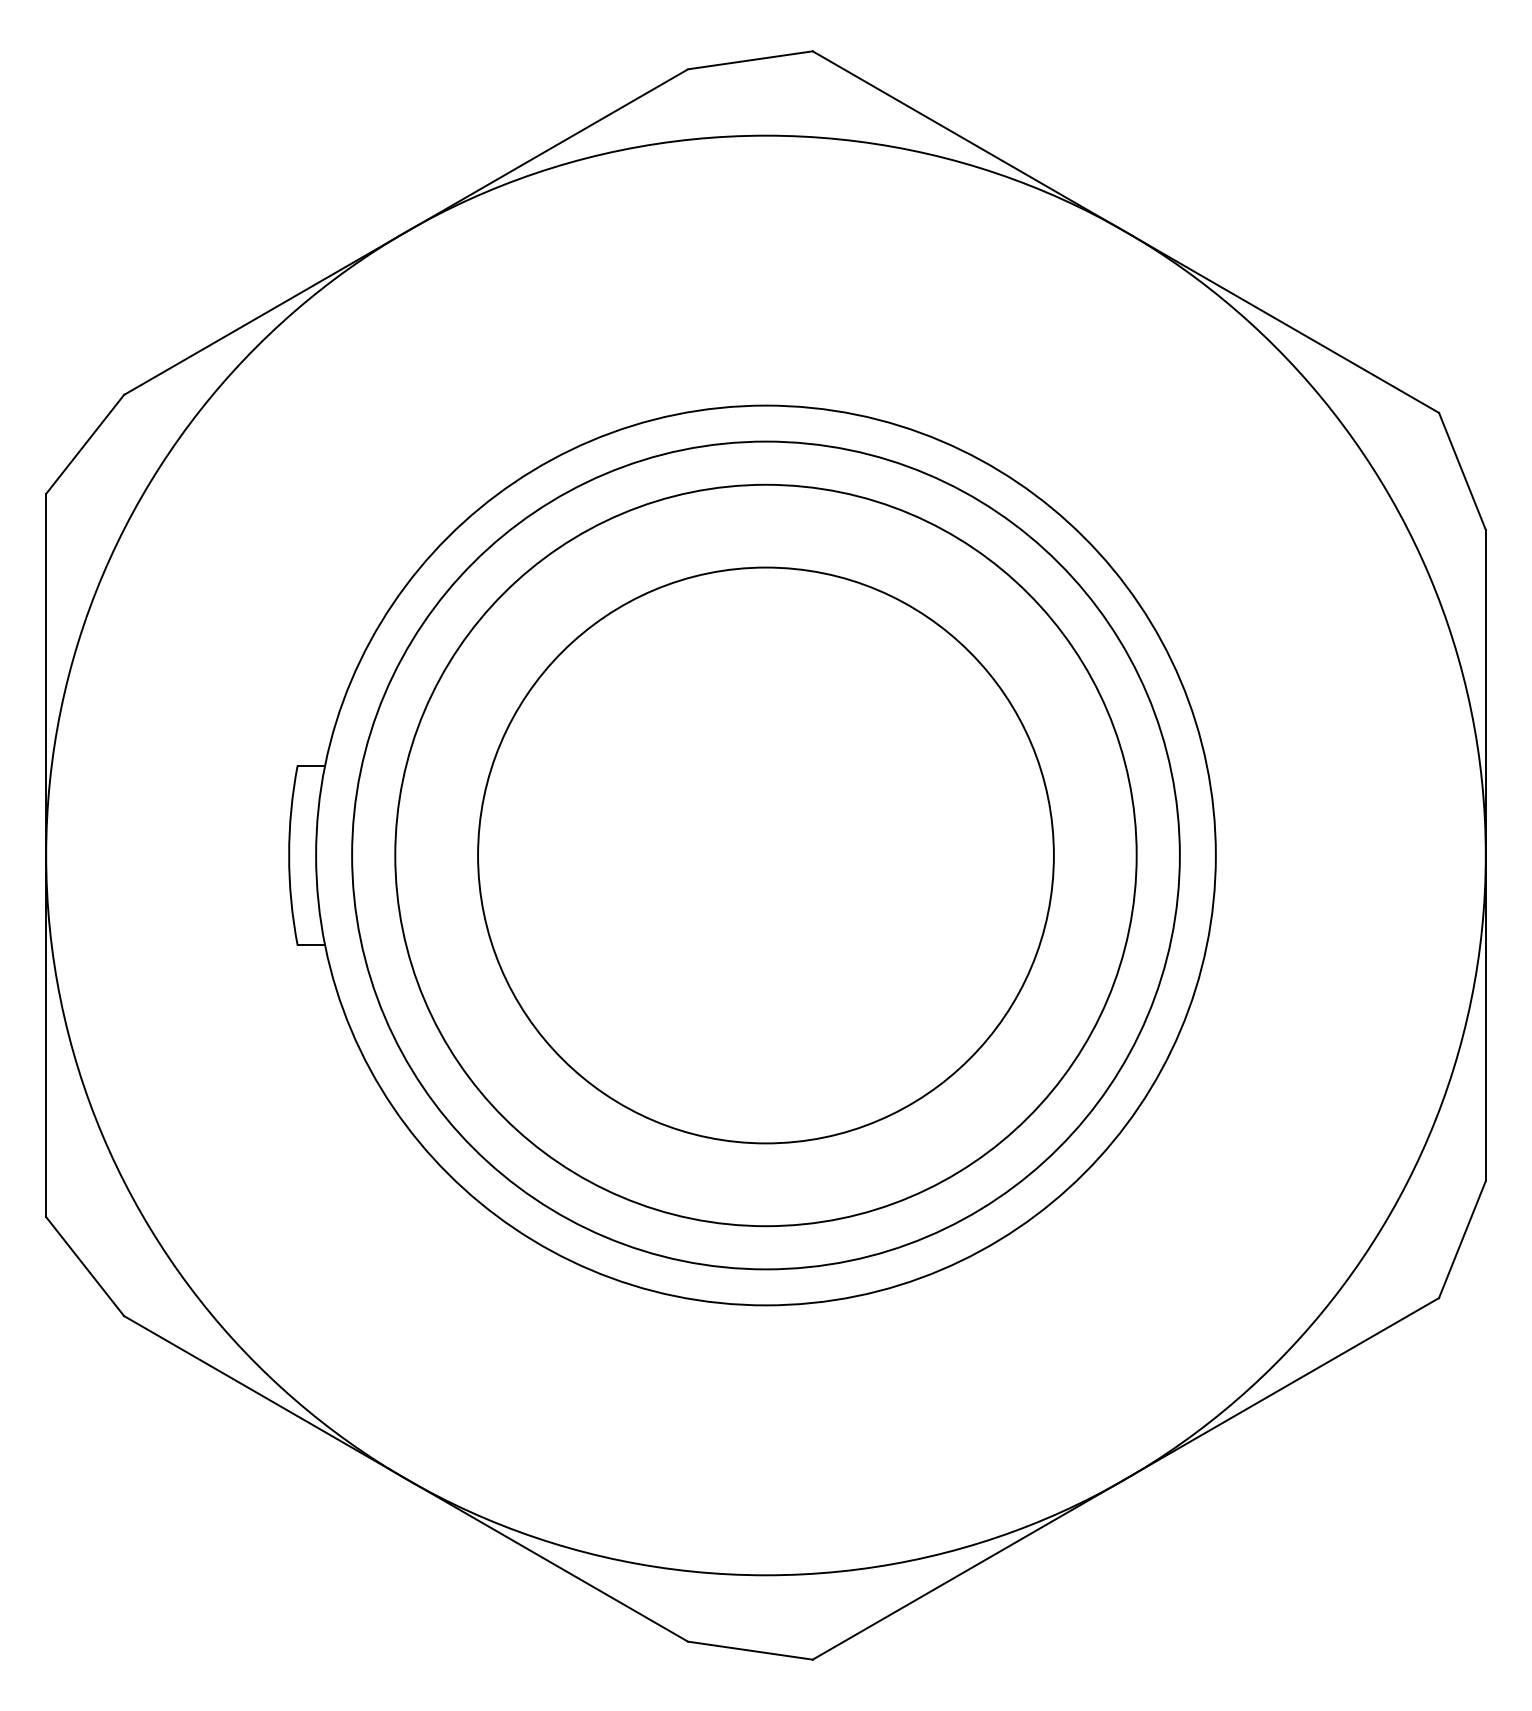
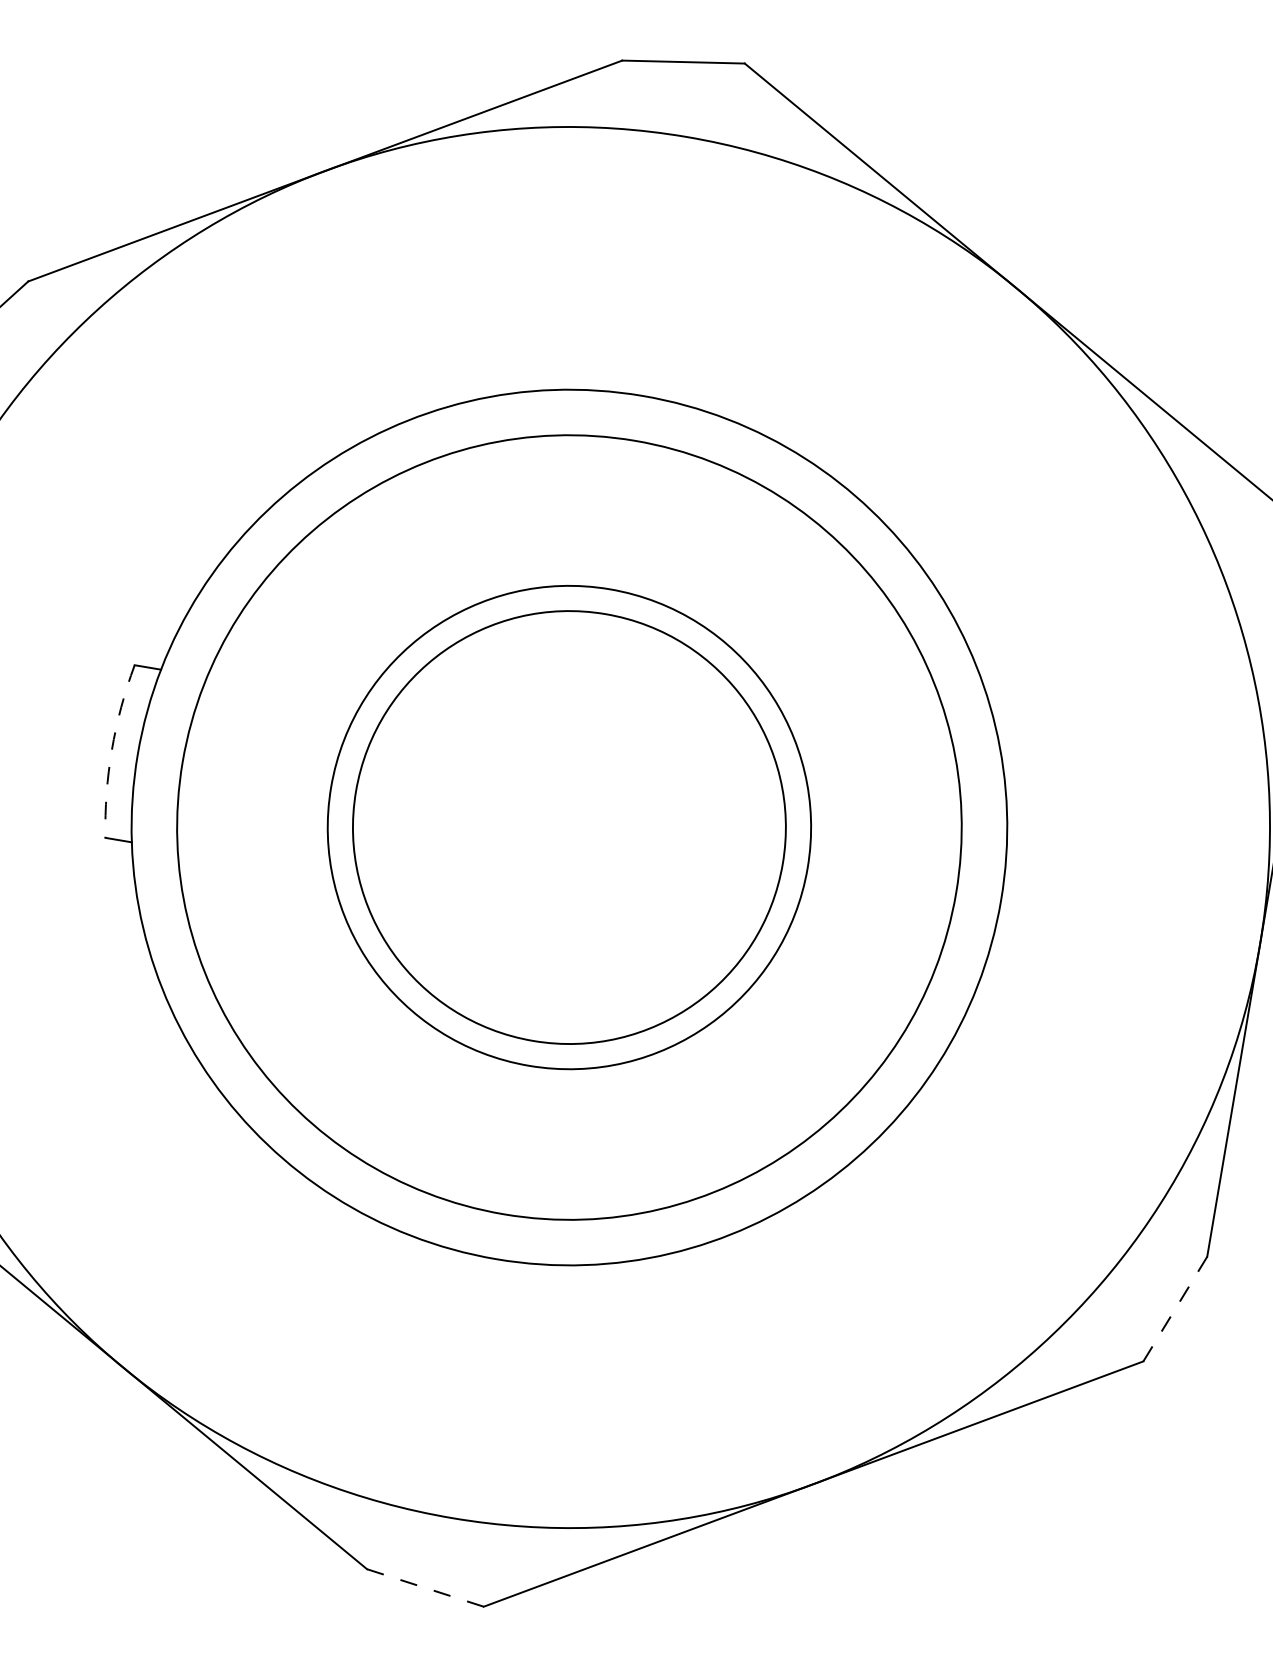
arc: (289, 855) -> (112, 750), solid -> dashed
circle: (765, 855) -> (568, 827), size x0.6
circle: (765, 855) -> (568, 827), size x0.6
circle: (765, 855) -> (568, 827), size x1.4
line: (1462, 1239) -> (1175, 1309), solid -> dashed
line: (750, 1650) -> (425, 1587), solid -> dashed

